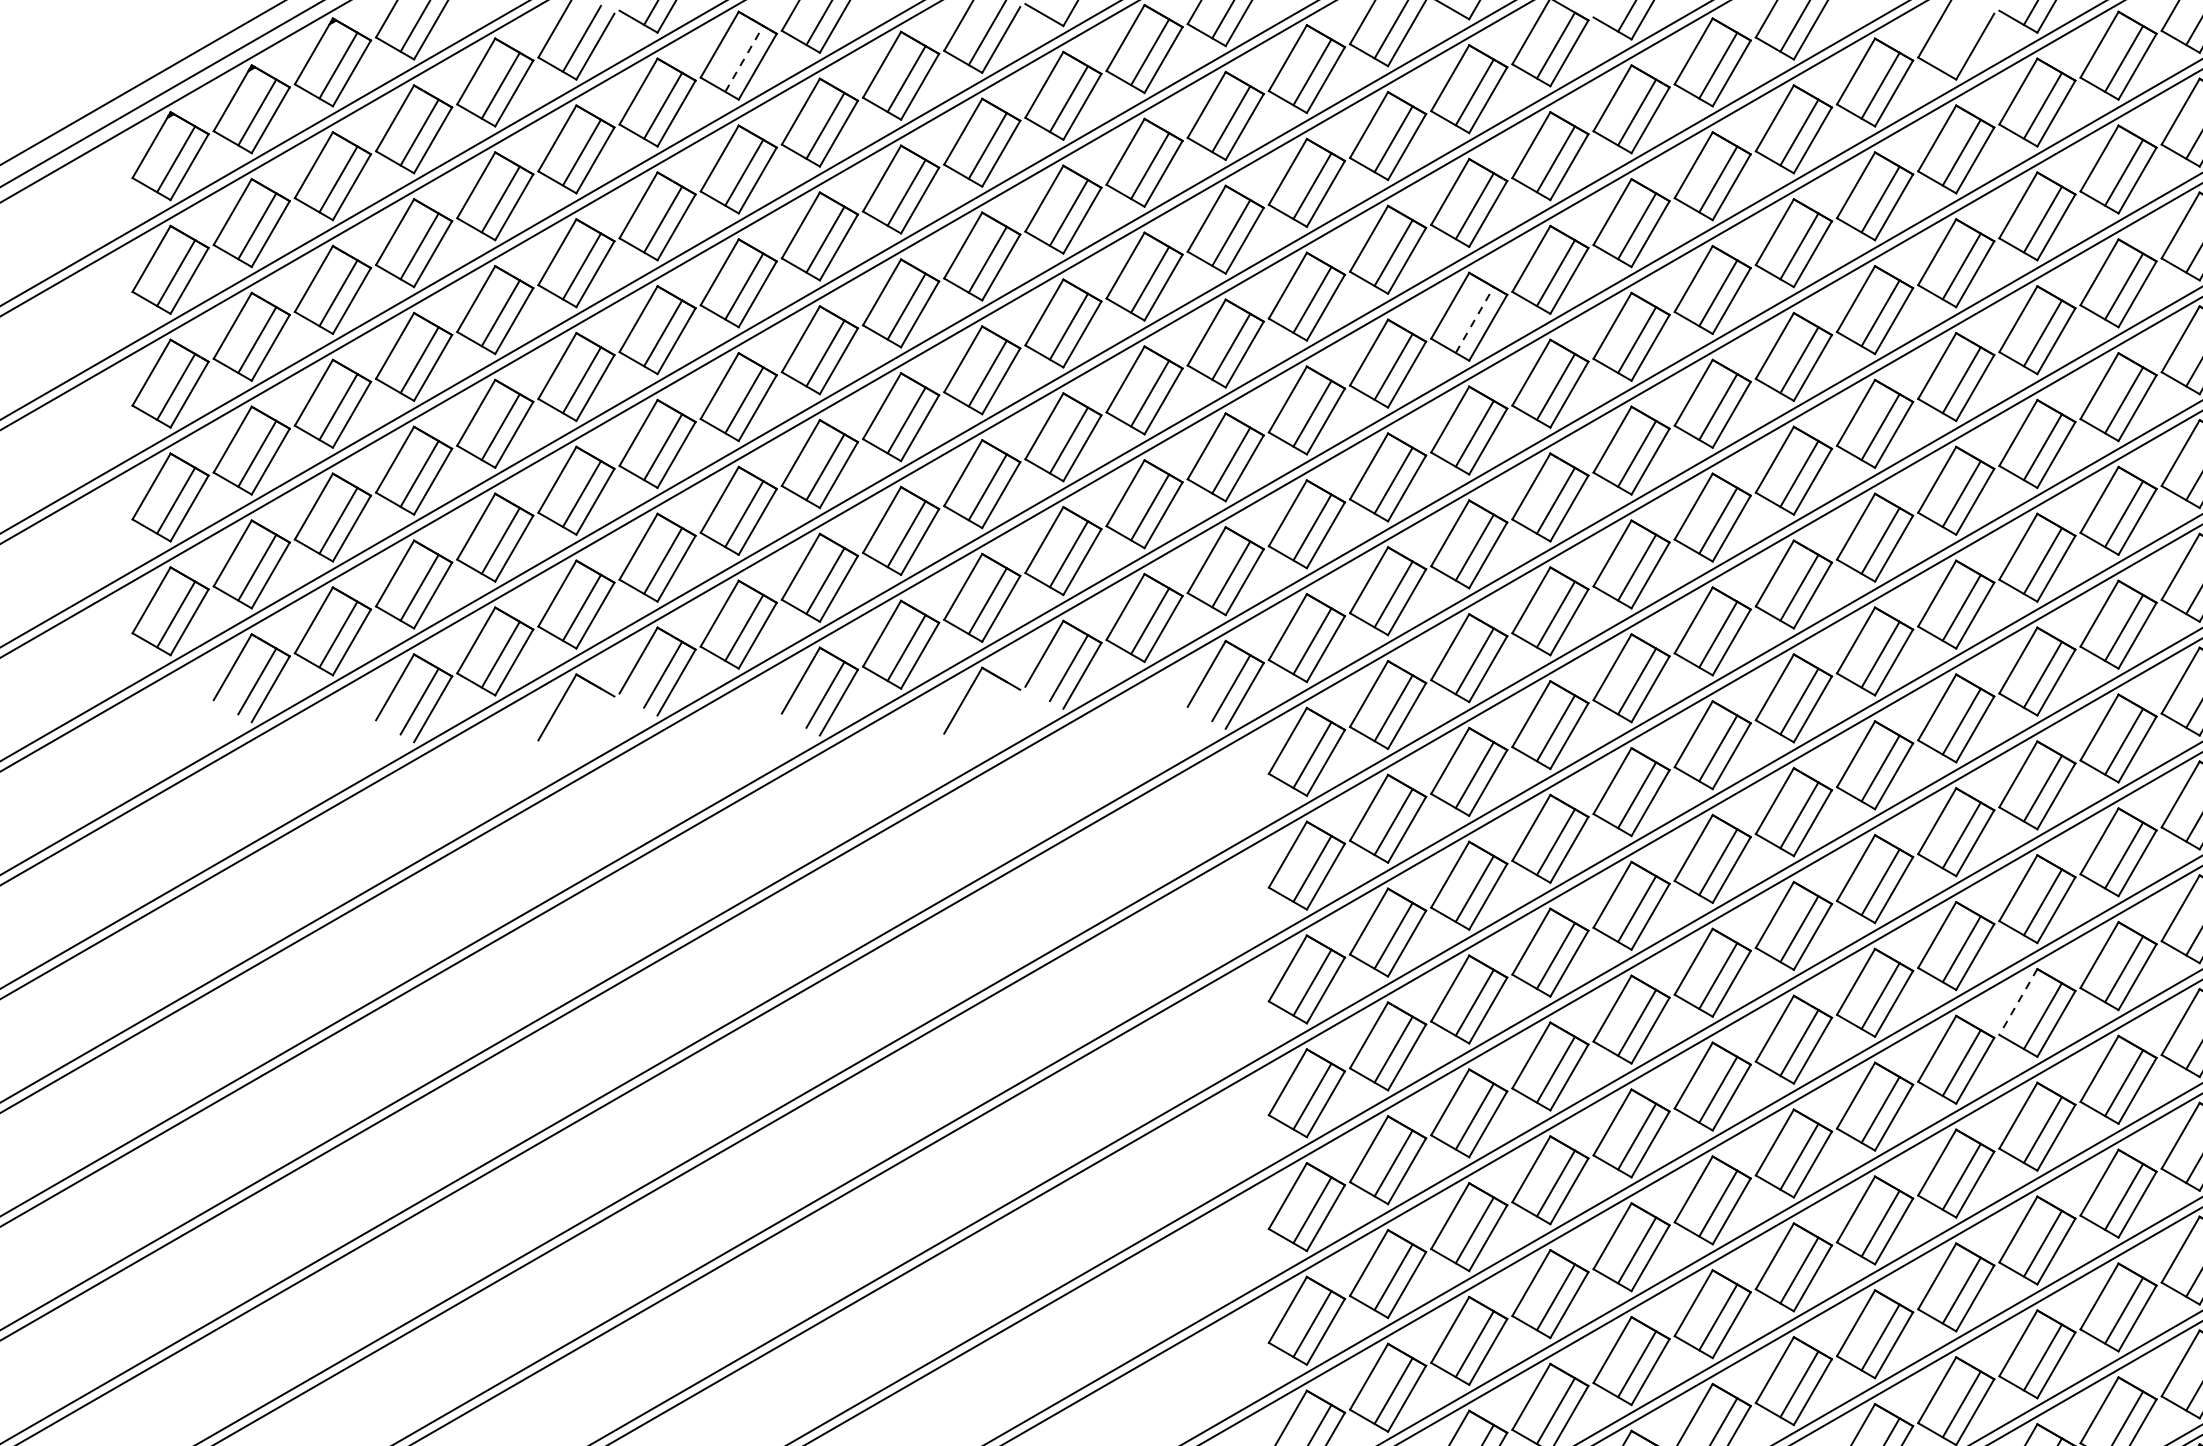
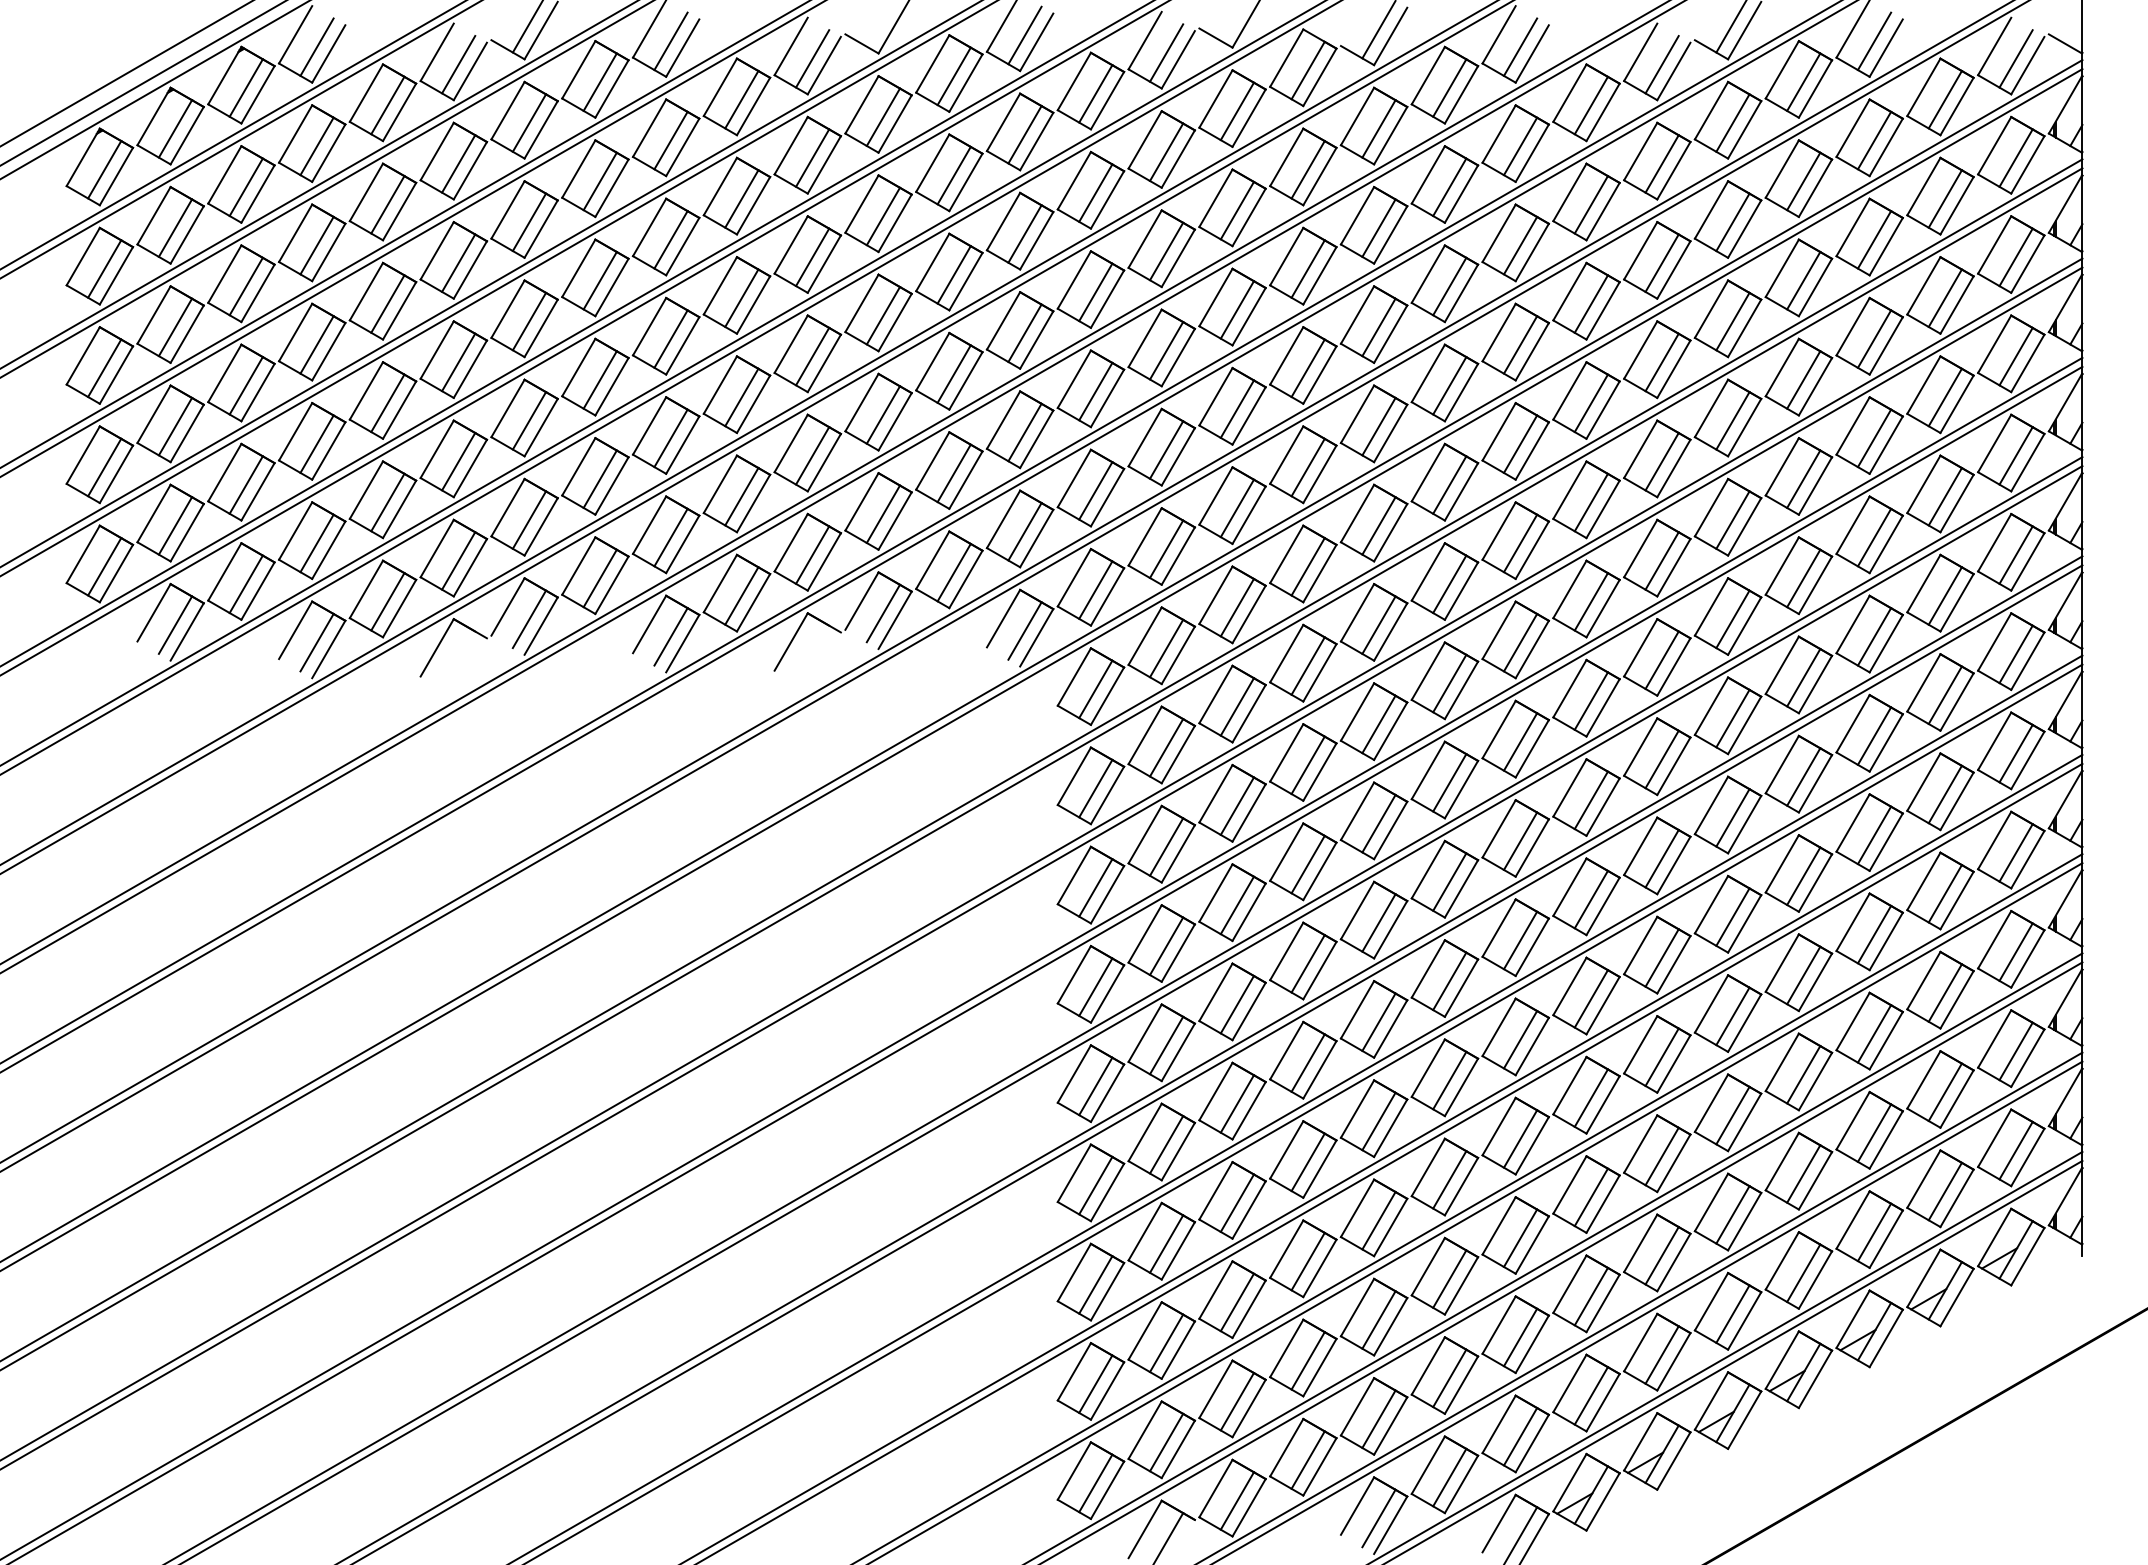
line: (1961, 38) -> (1661, 64), added
line: (744, 58) -> (600, 81), dashed -> solid
line: (1474, 319) -> (1237, 309), dashed -> solid
line: (2018, 1002) -> (1711, 905), dashed -> solid

